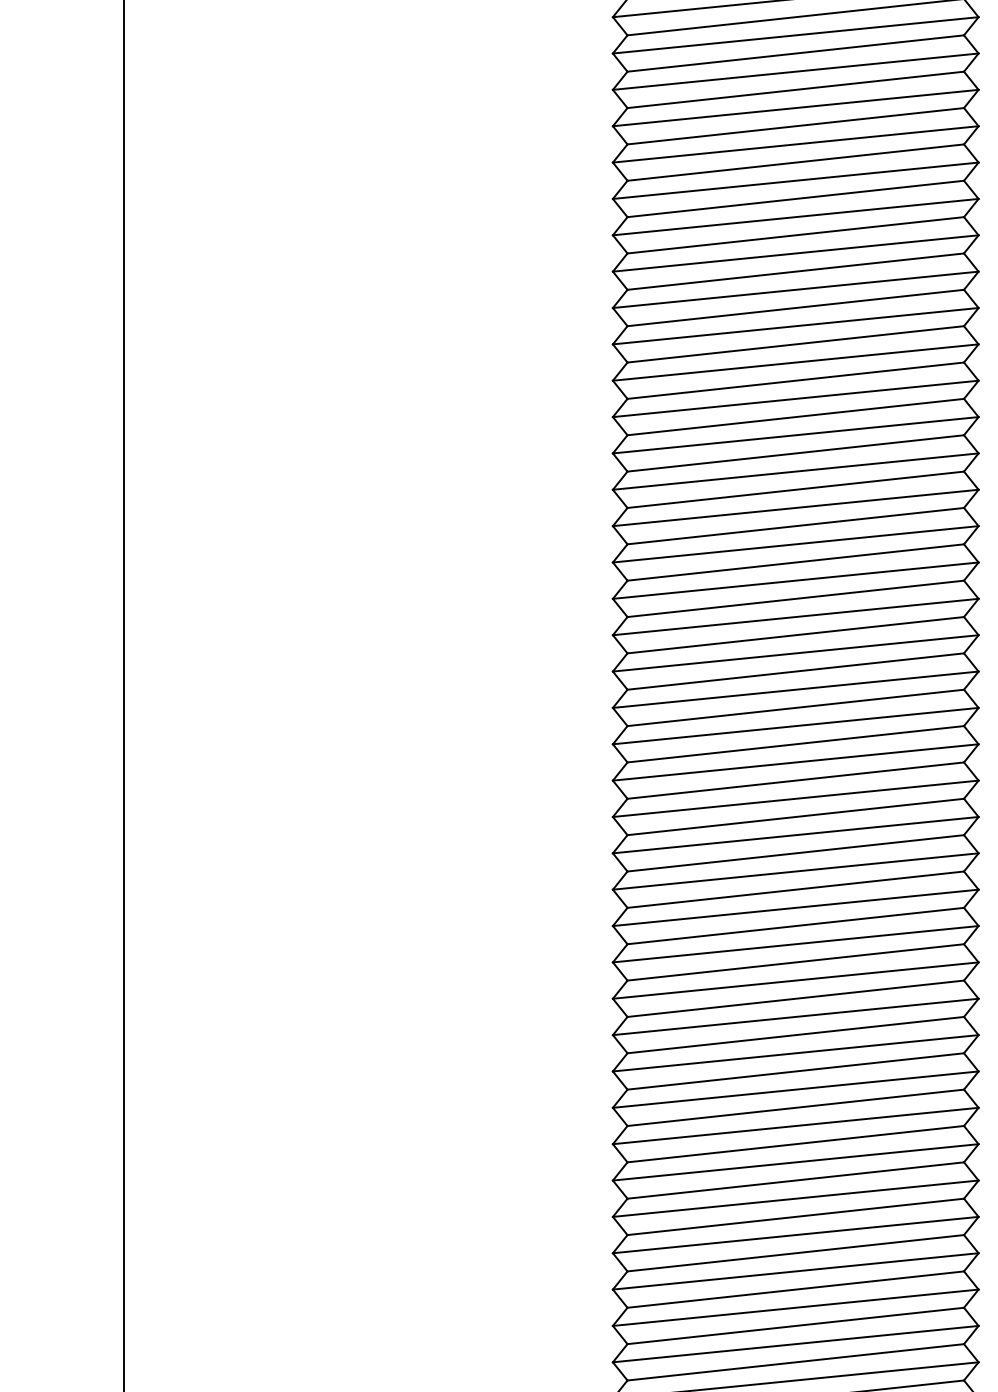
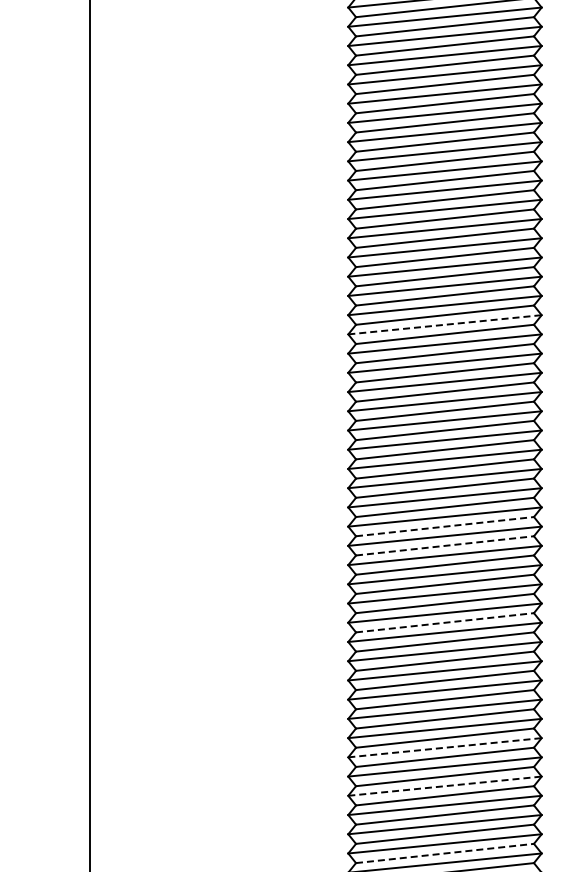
line: (796, 325) -> (445, 324), solid -> dashed
line: (796, 707) -> (445, 526), solid -> dashed
line: (796, 743) -> (445, 545), solid -> dashed
line: (796, 889) -> (445, 622), solid -> dashed
line: (796, 1125) -> (445, 747), solid -> dashed
line: (796, 1199) -> (445, 786), solid -> dashed
line: (796, 1325) -> (445, 853), solid -> dashed

